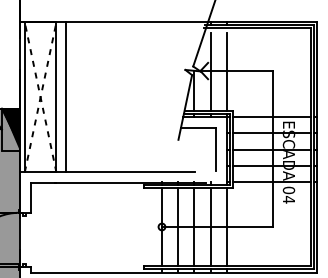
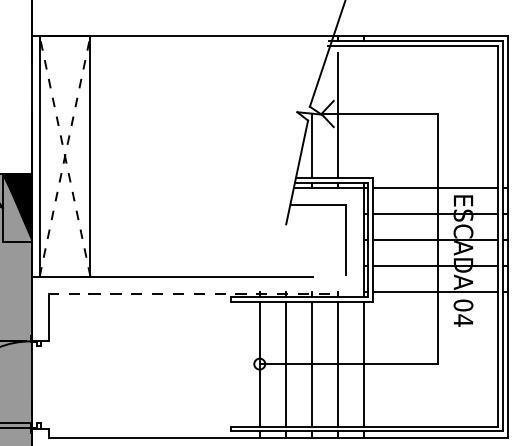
line: (226, 72) -> (363, 116), removed
line: (66, 97) -> (106, 156), removed
line: (118, 183) -> (190, 294), solid -> dashed

